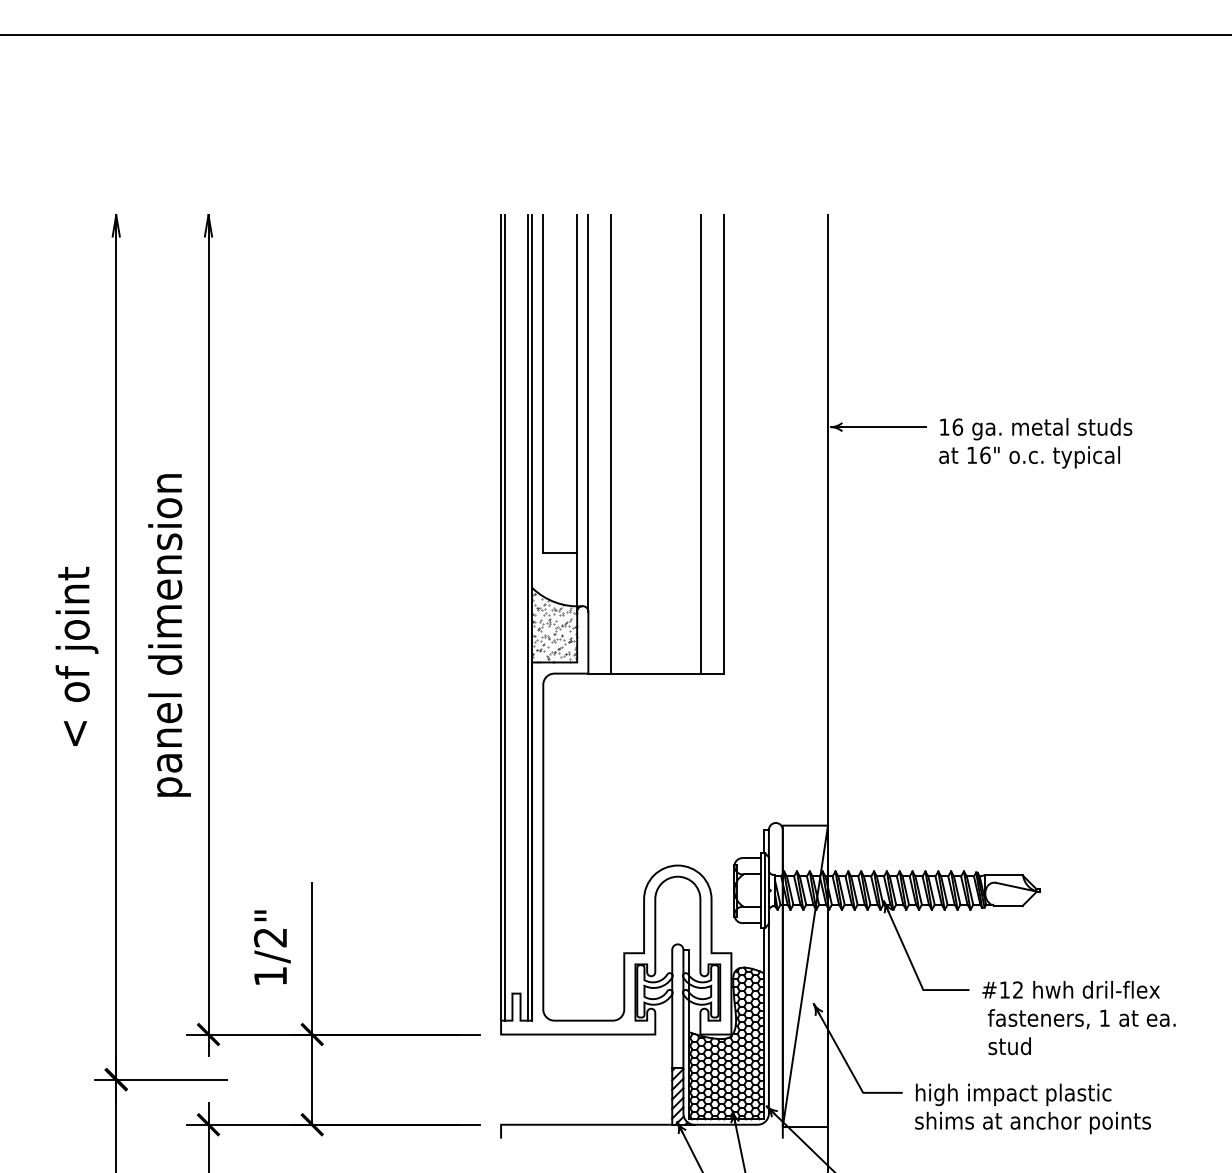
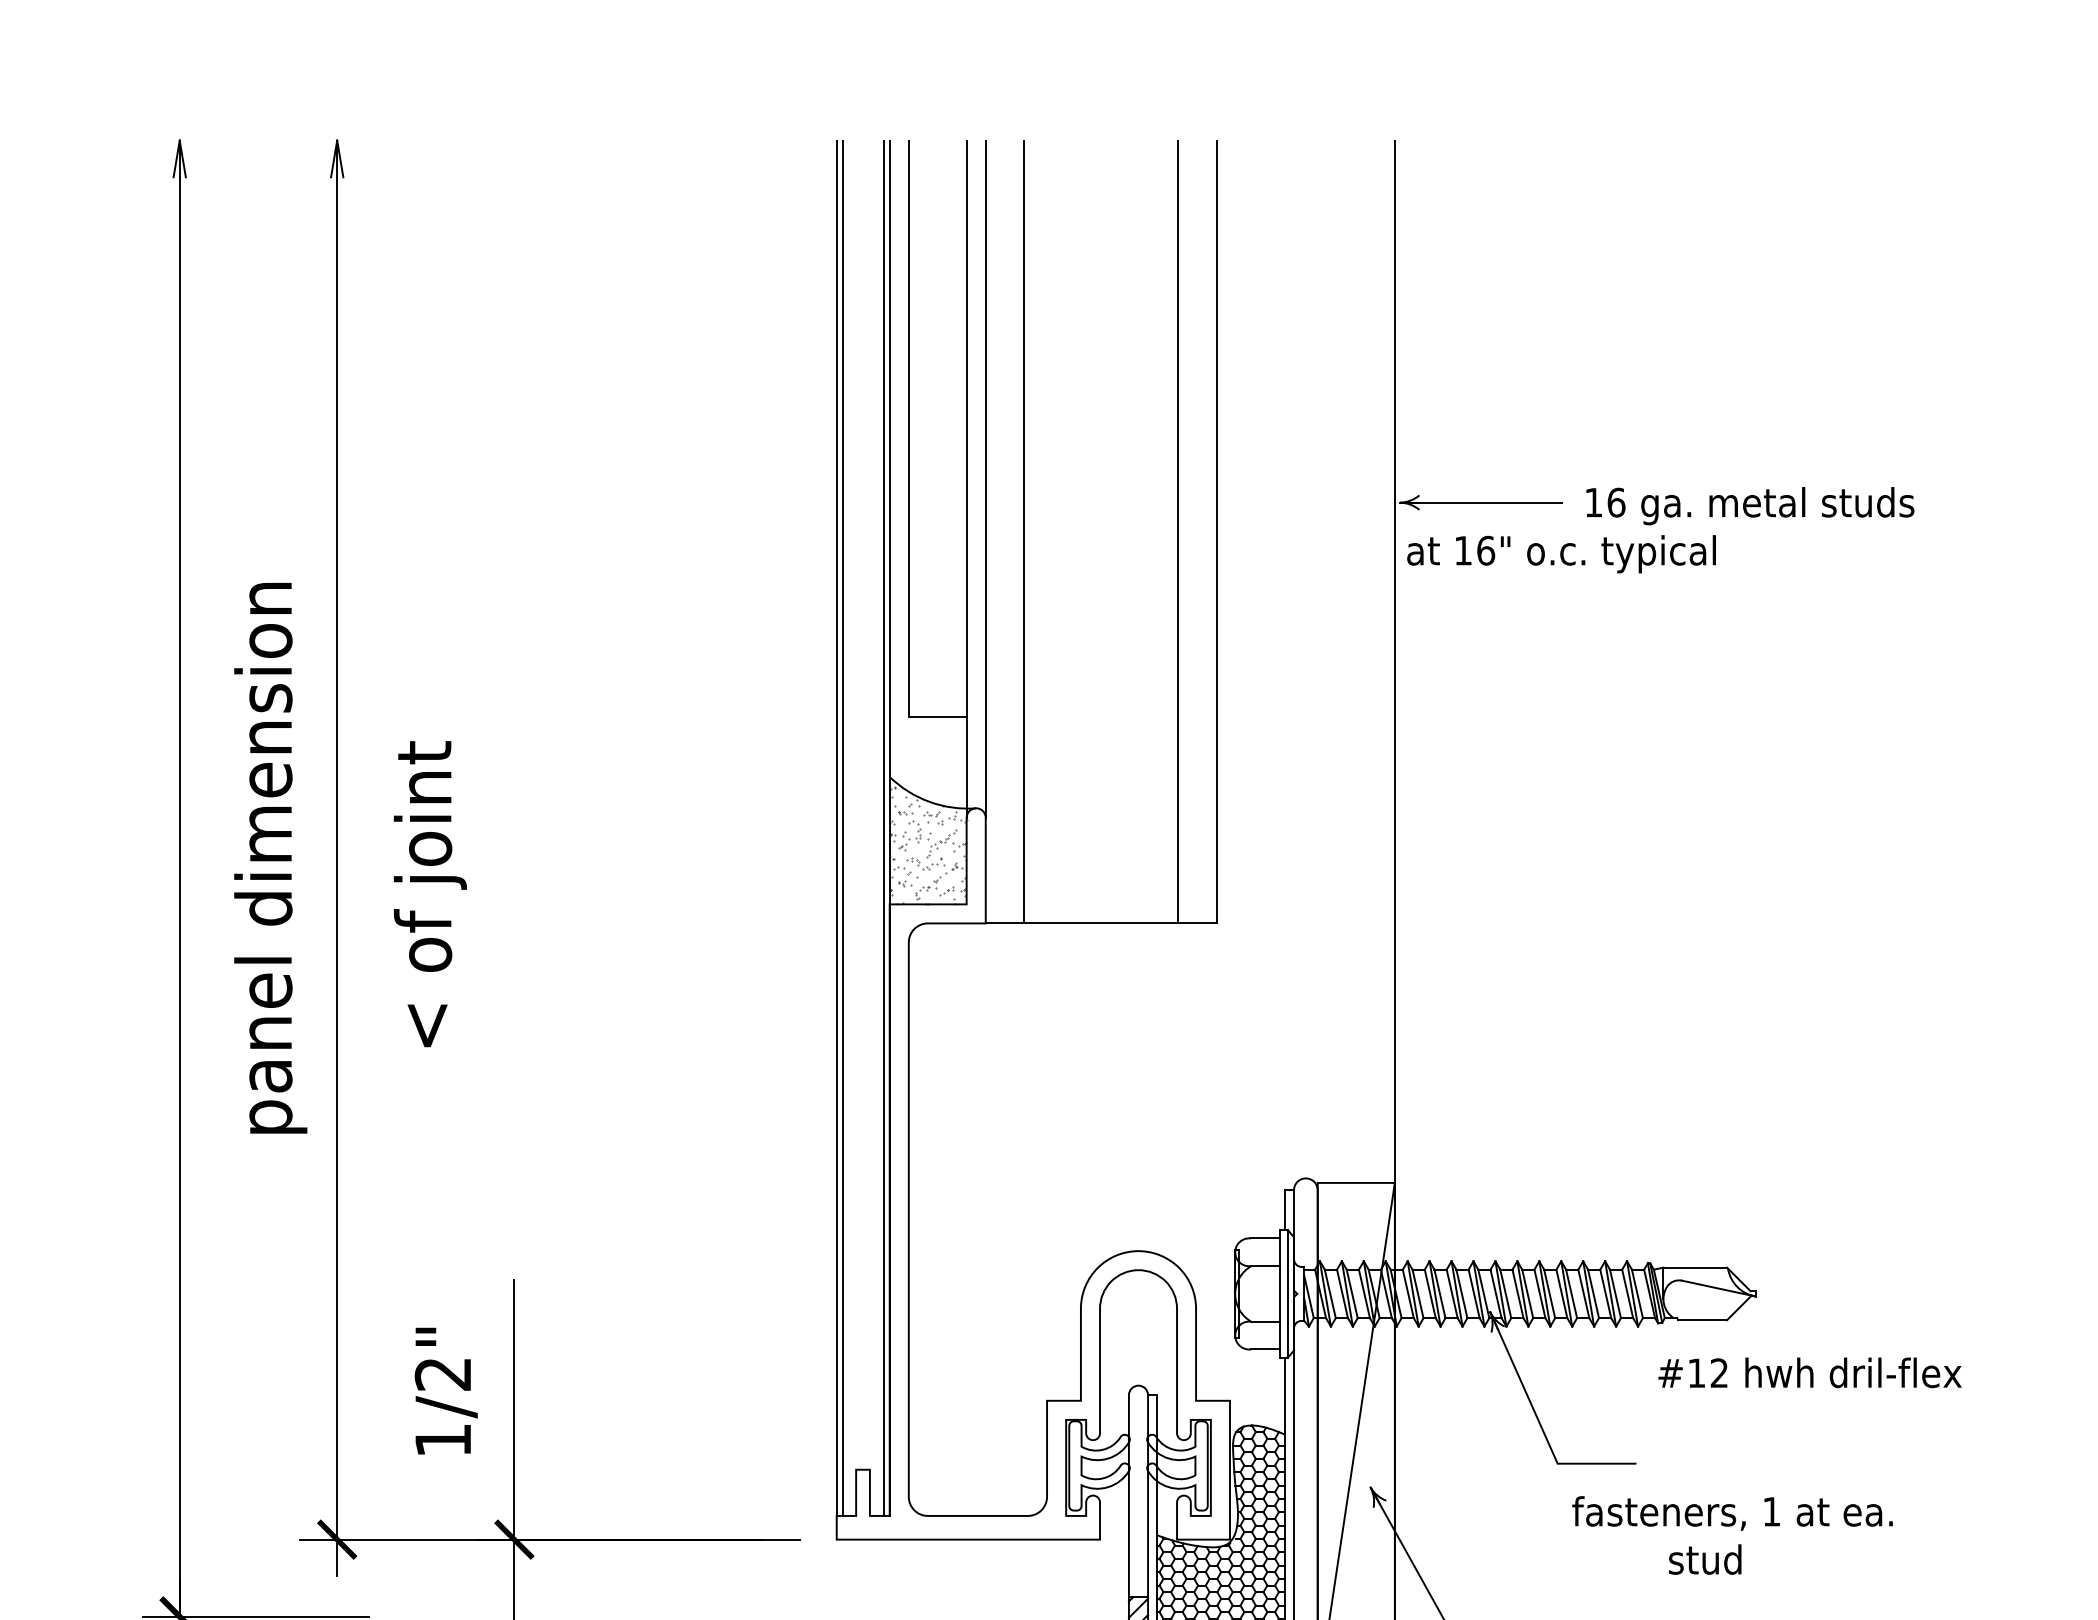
text: (1029, 457) -> (1561, 554), moved
text: (76, 655) -> (429, 892), moved
text: (1070, 989) -> (1808, 1372), moved
text: (1081, 1019) -> (1732, 1513), moved

